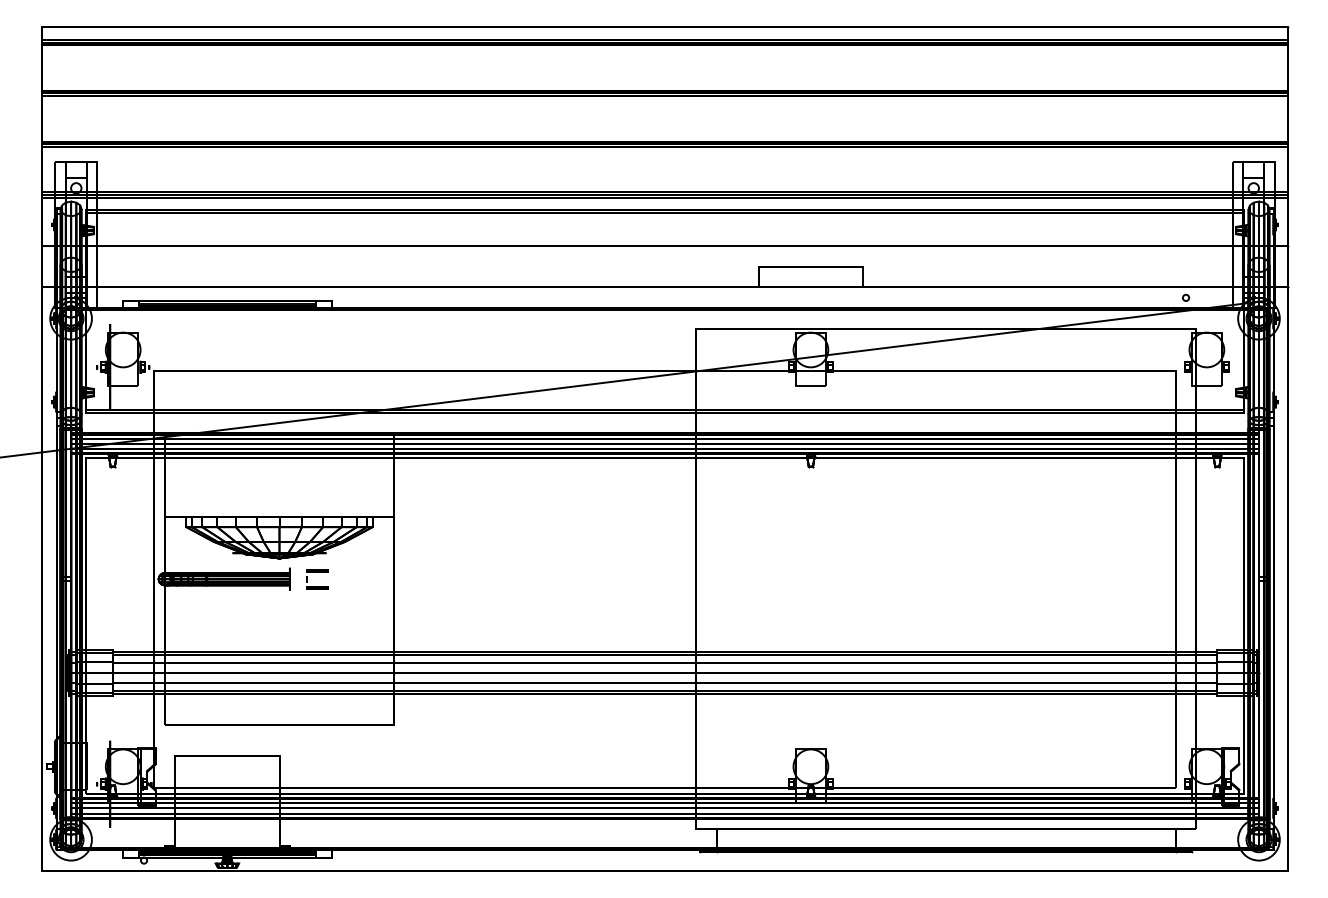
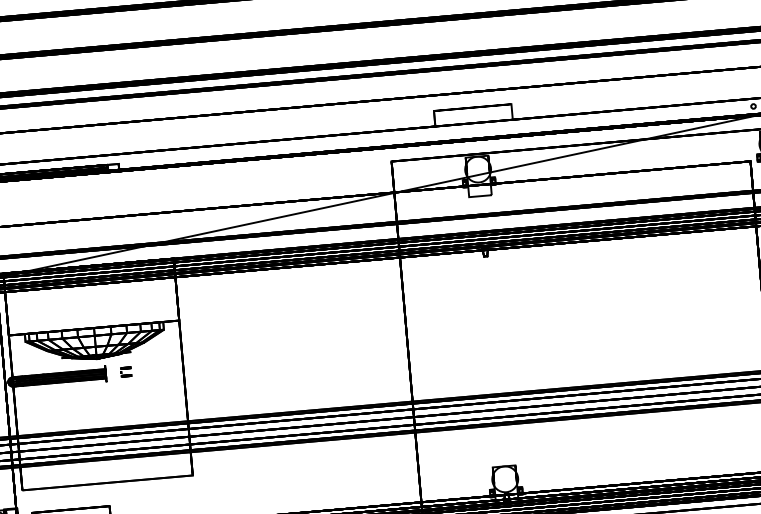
part: (316, 578) -> (125, 371), size x0.62

